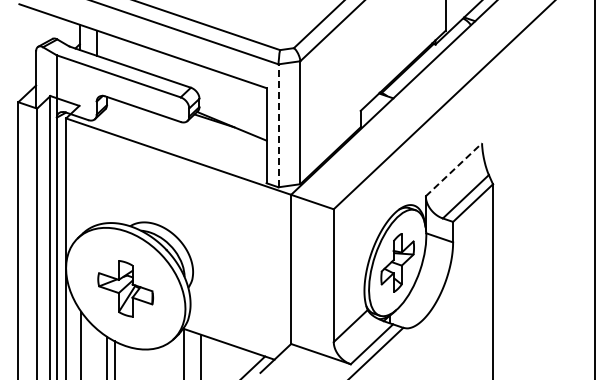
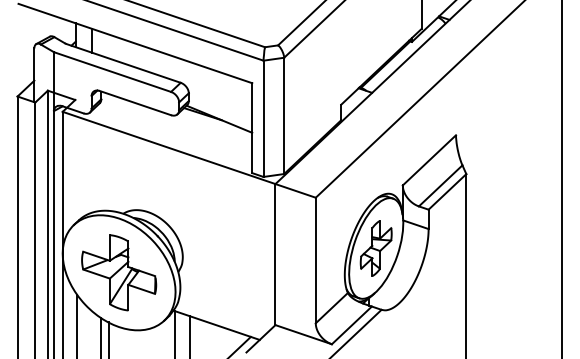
line: (278, 125) -> (263, 118), dashed -> solid
line: (453, 169) -> (428, 160), dashed -> solid
part: (125, 288) -> (118, 272), size x1.43

